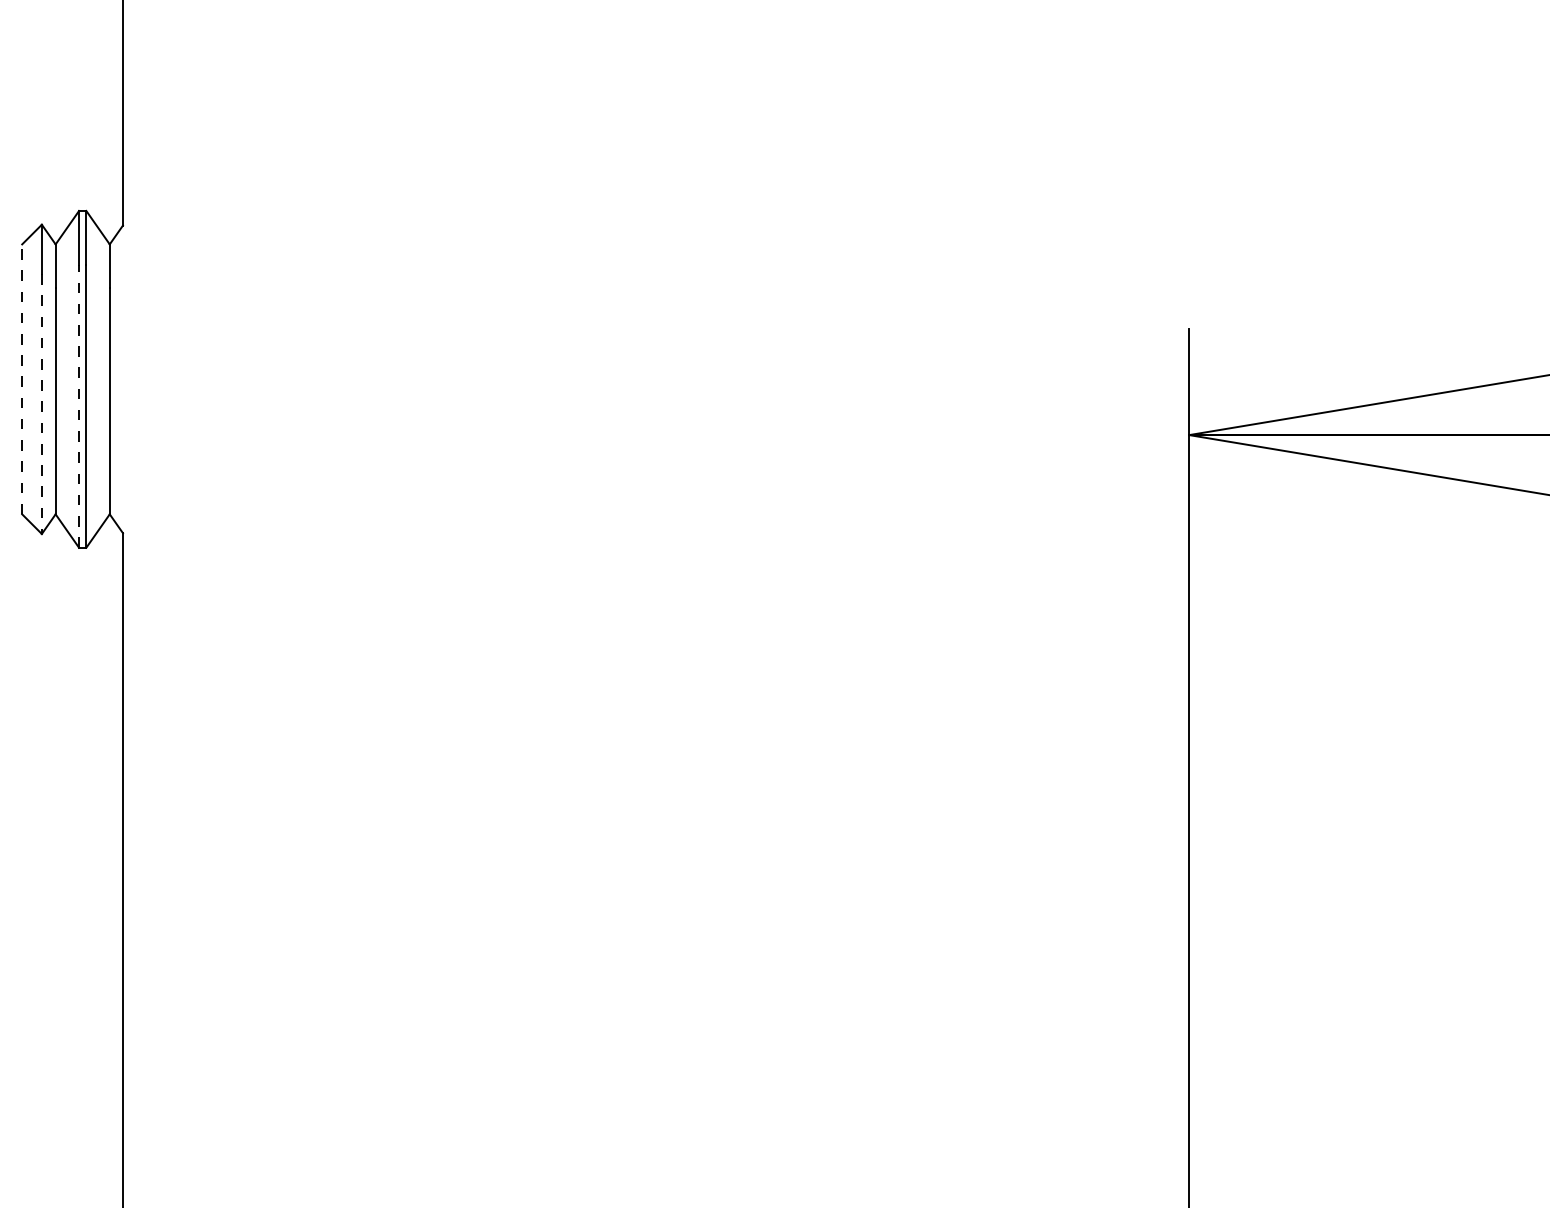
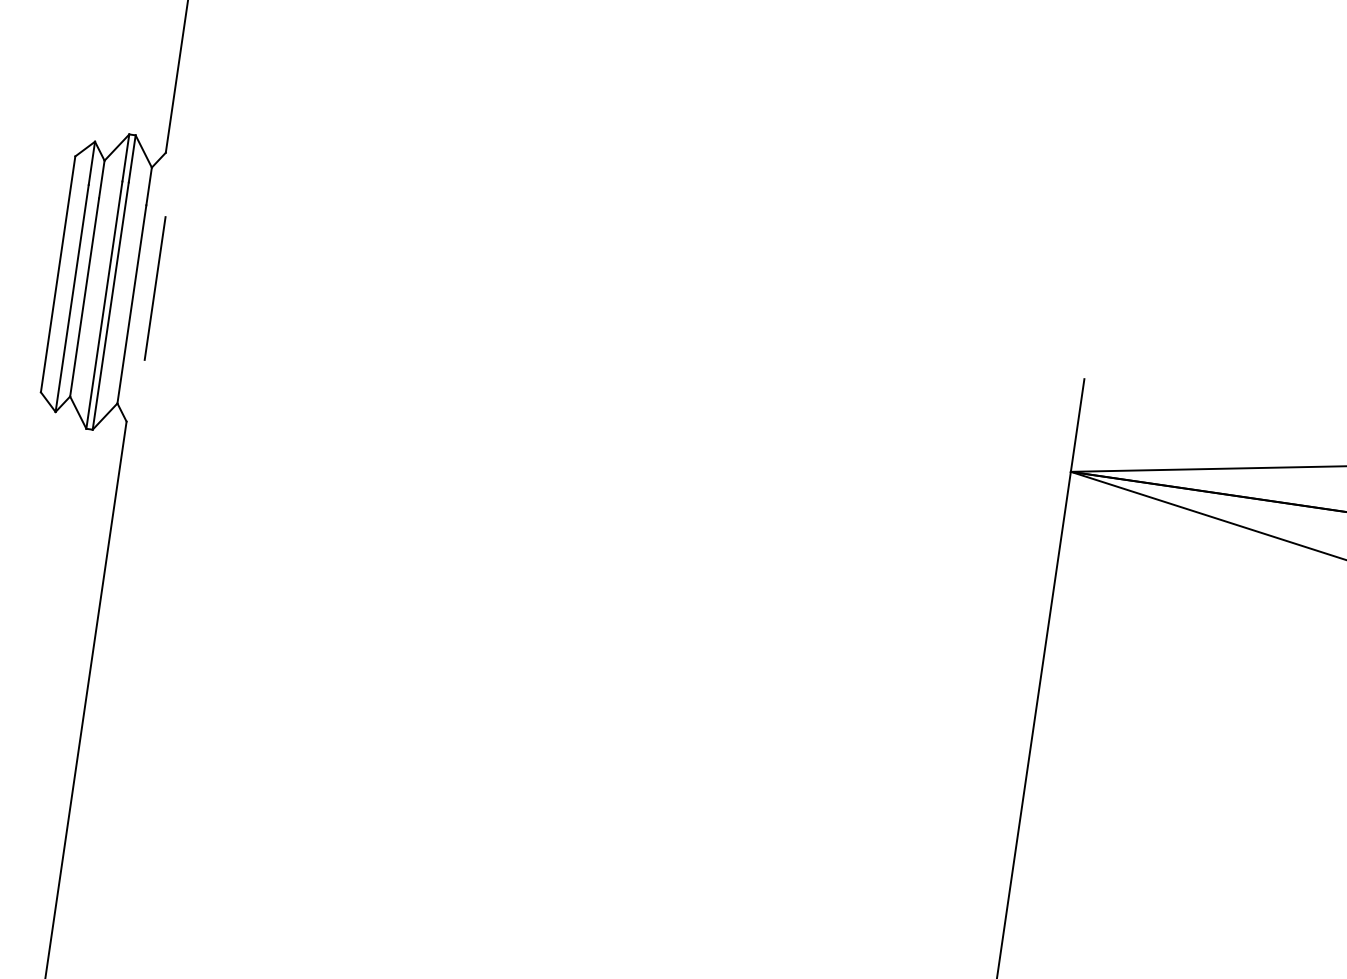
line: (22, 379) -> (58, 274), dashed -> solid
line: (132, 379) -> (154, 288), added
line: (41, 404) -> (71, 298), dashed -> solid
line: (79, 405) -> (104, 304), dashed -> solid

